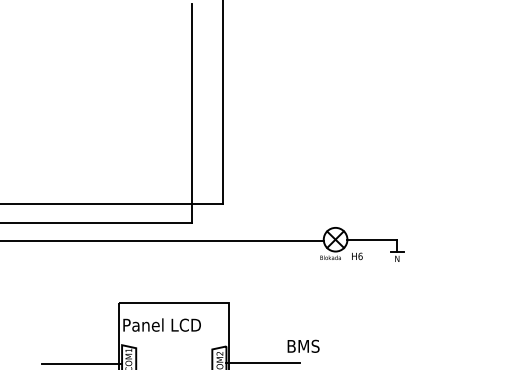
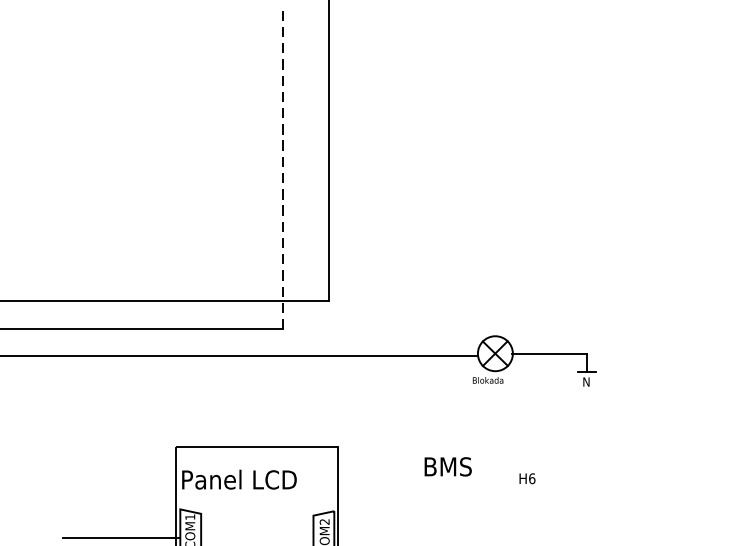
line: (191, 113) -> (282, 167), solid -> dashed
text: (357, 256) -> (527, 478), moved
text: (303, 345) -> (448, 465), moved
line: (262, 362) -> (387, 534), removed

